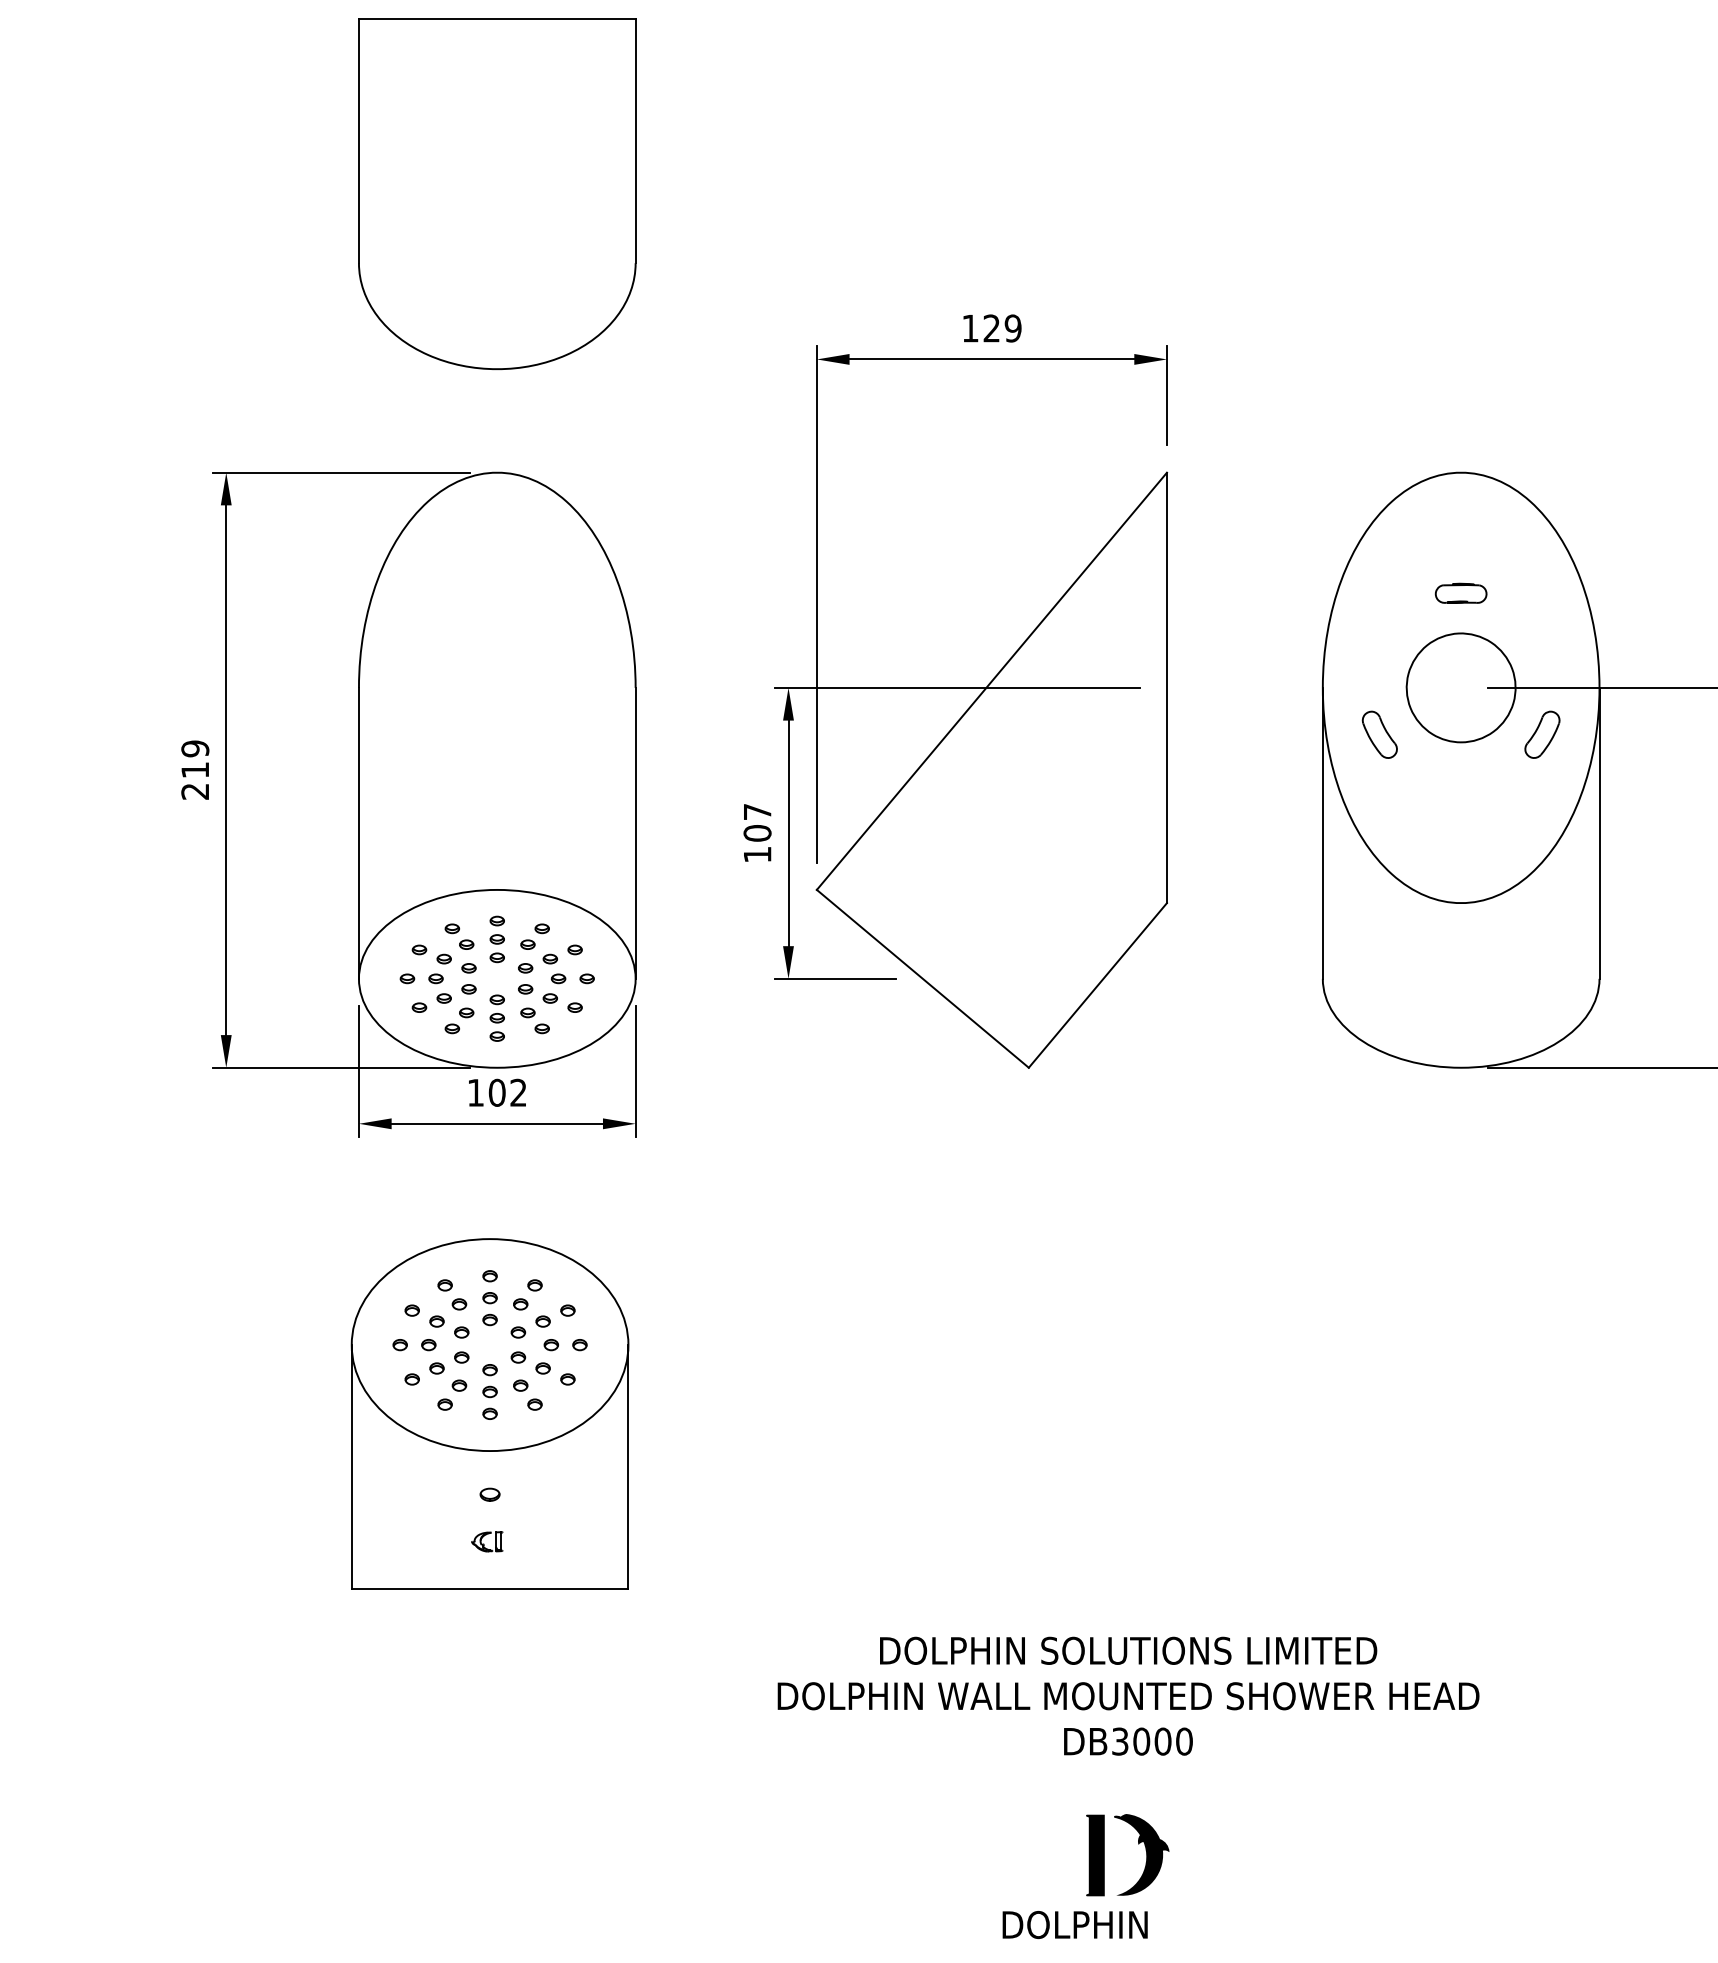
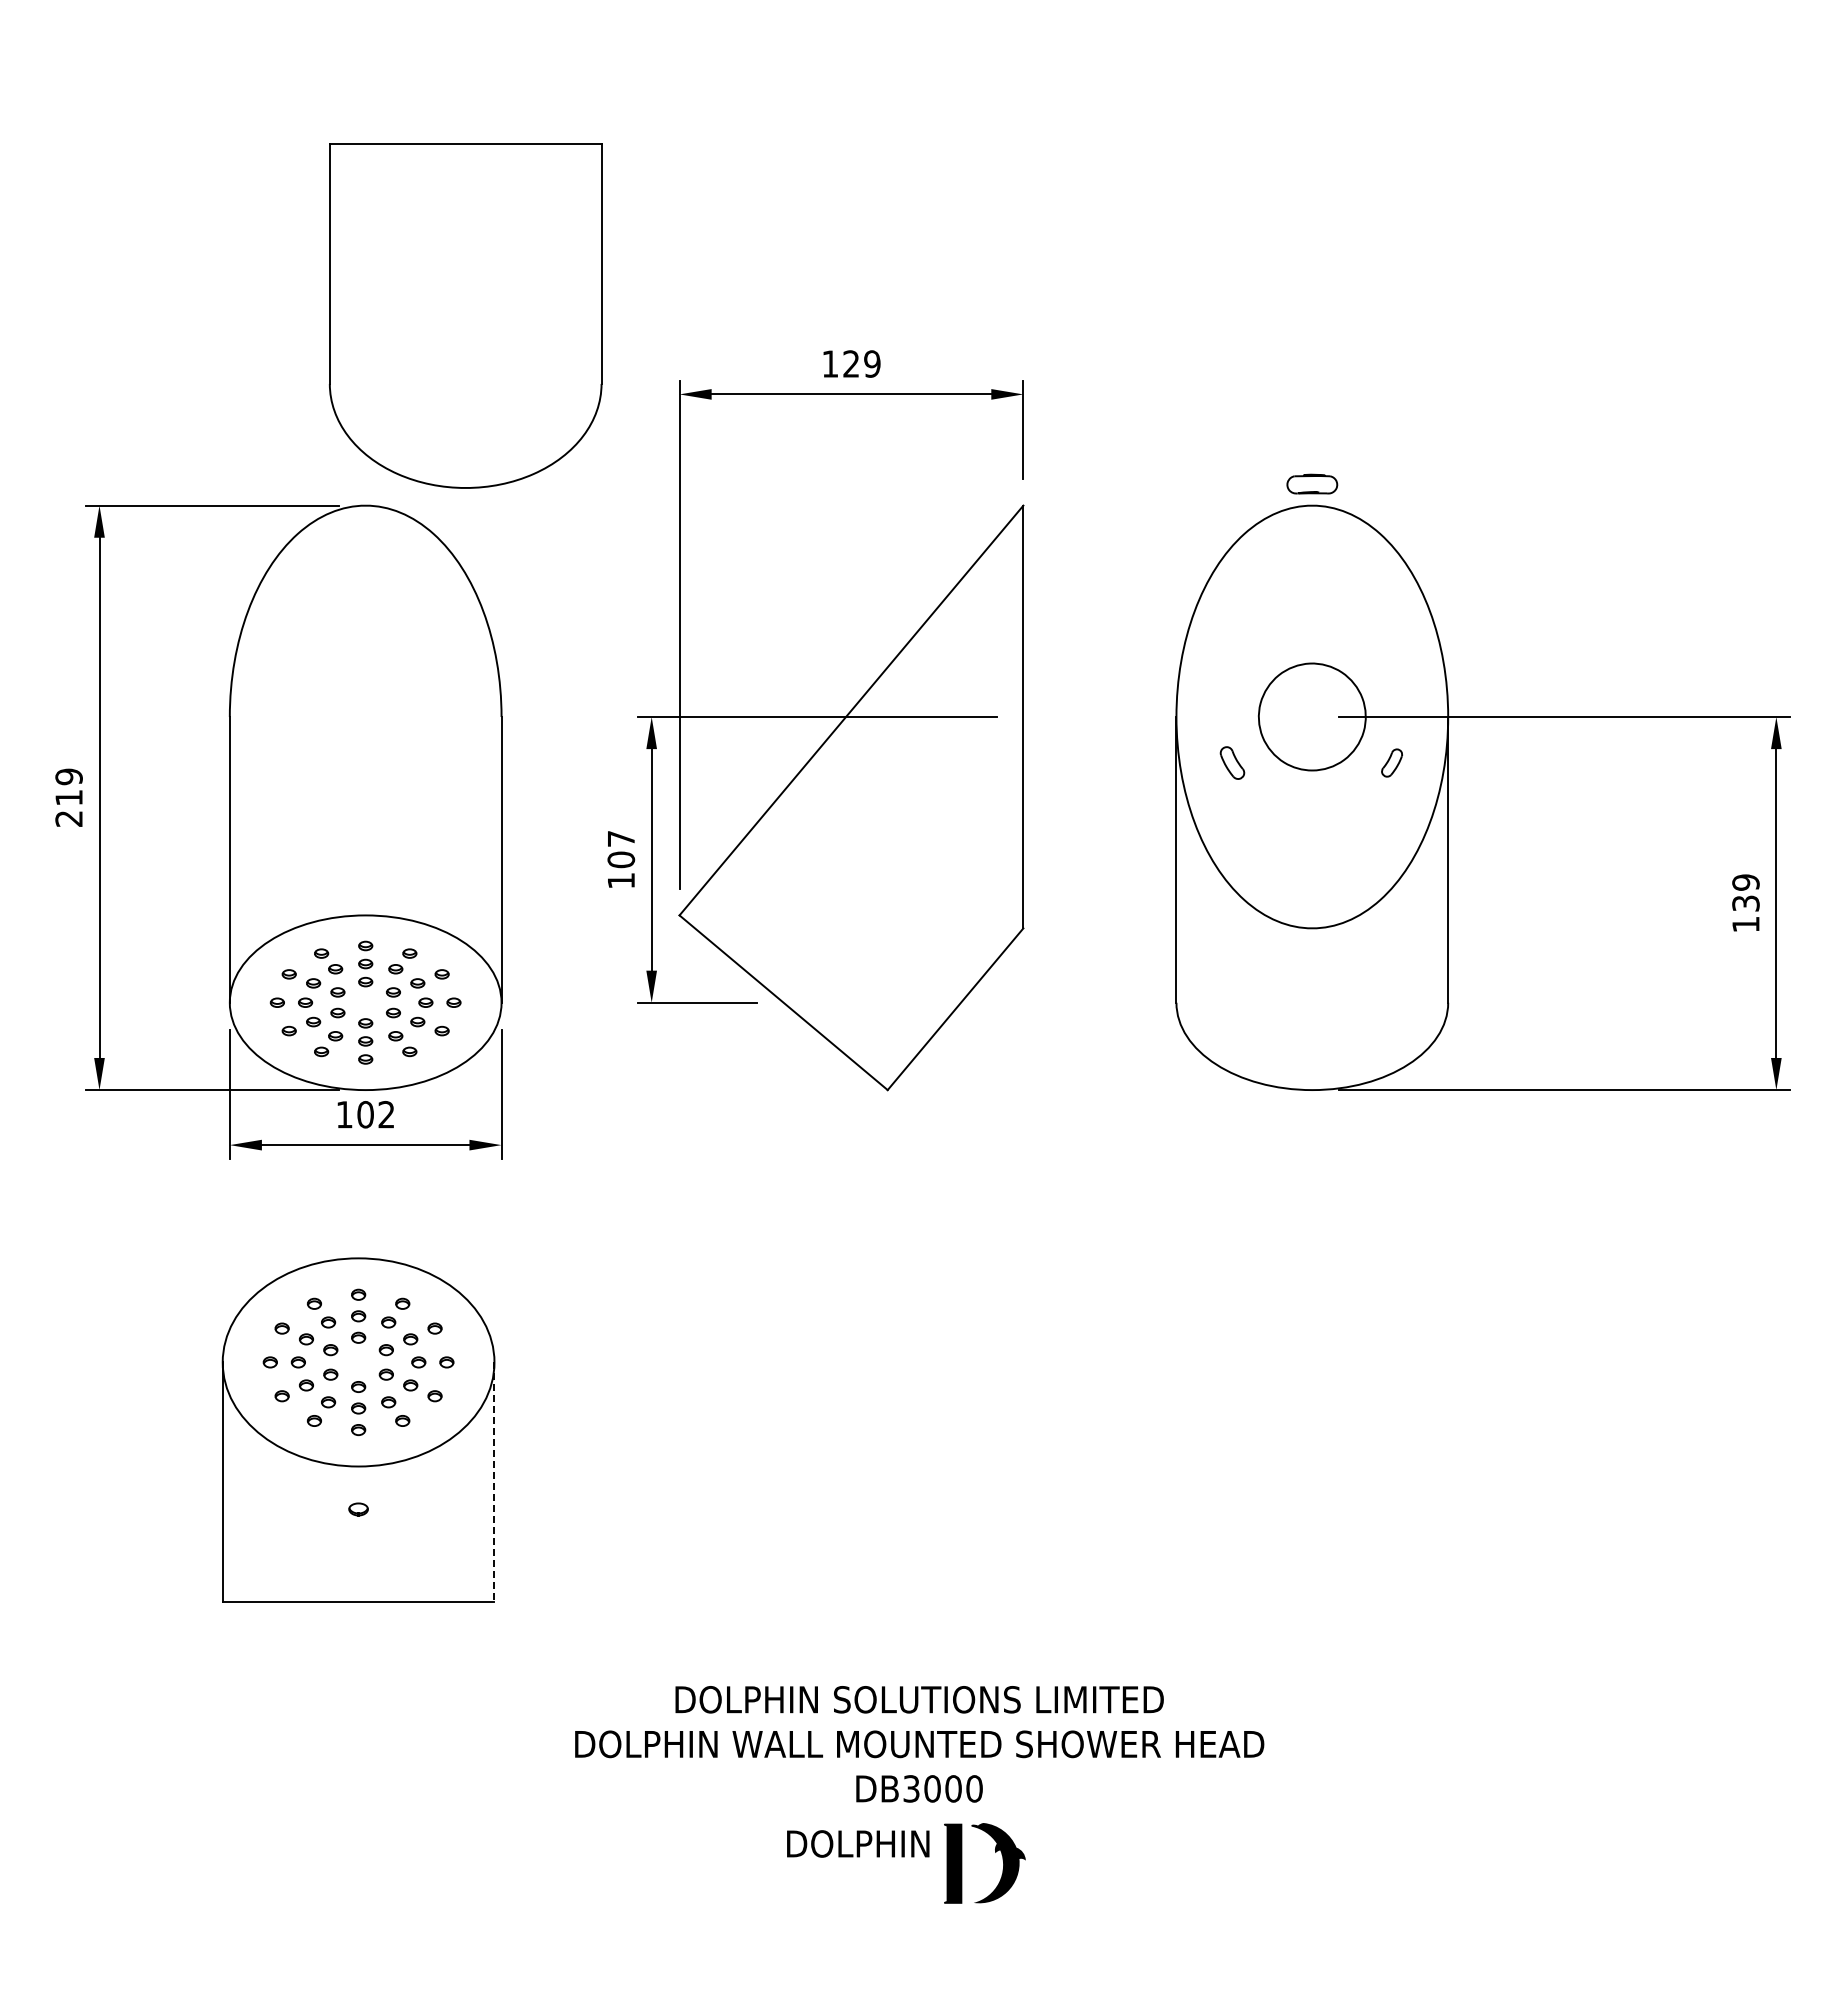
part: (497, 193) -> (465, 315), moved
part: (1461, 592) -> (1312, 483), moved
part: (1379, 734) -> (1232, 762), size x0.7
part: (1541, 734) -> (1391, 762), size x0.6
line: (628, 1467) -> (494, 1482), solid -> dashed
part: (486, 1541) -> (355, 1555), removed
text: (1128, 1696) -> (919, 1744), moved
text: (1075, 1924) -> (858, 1843), moved

